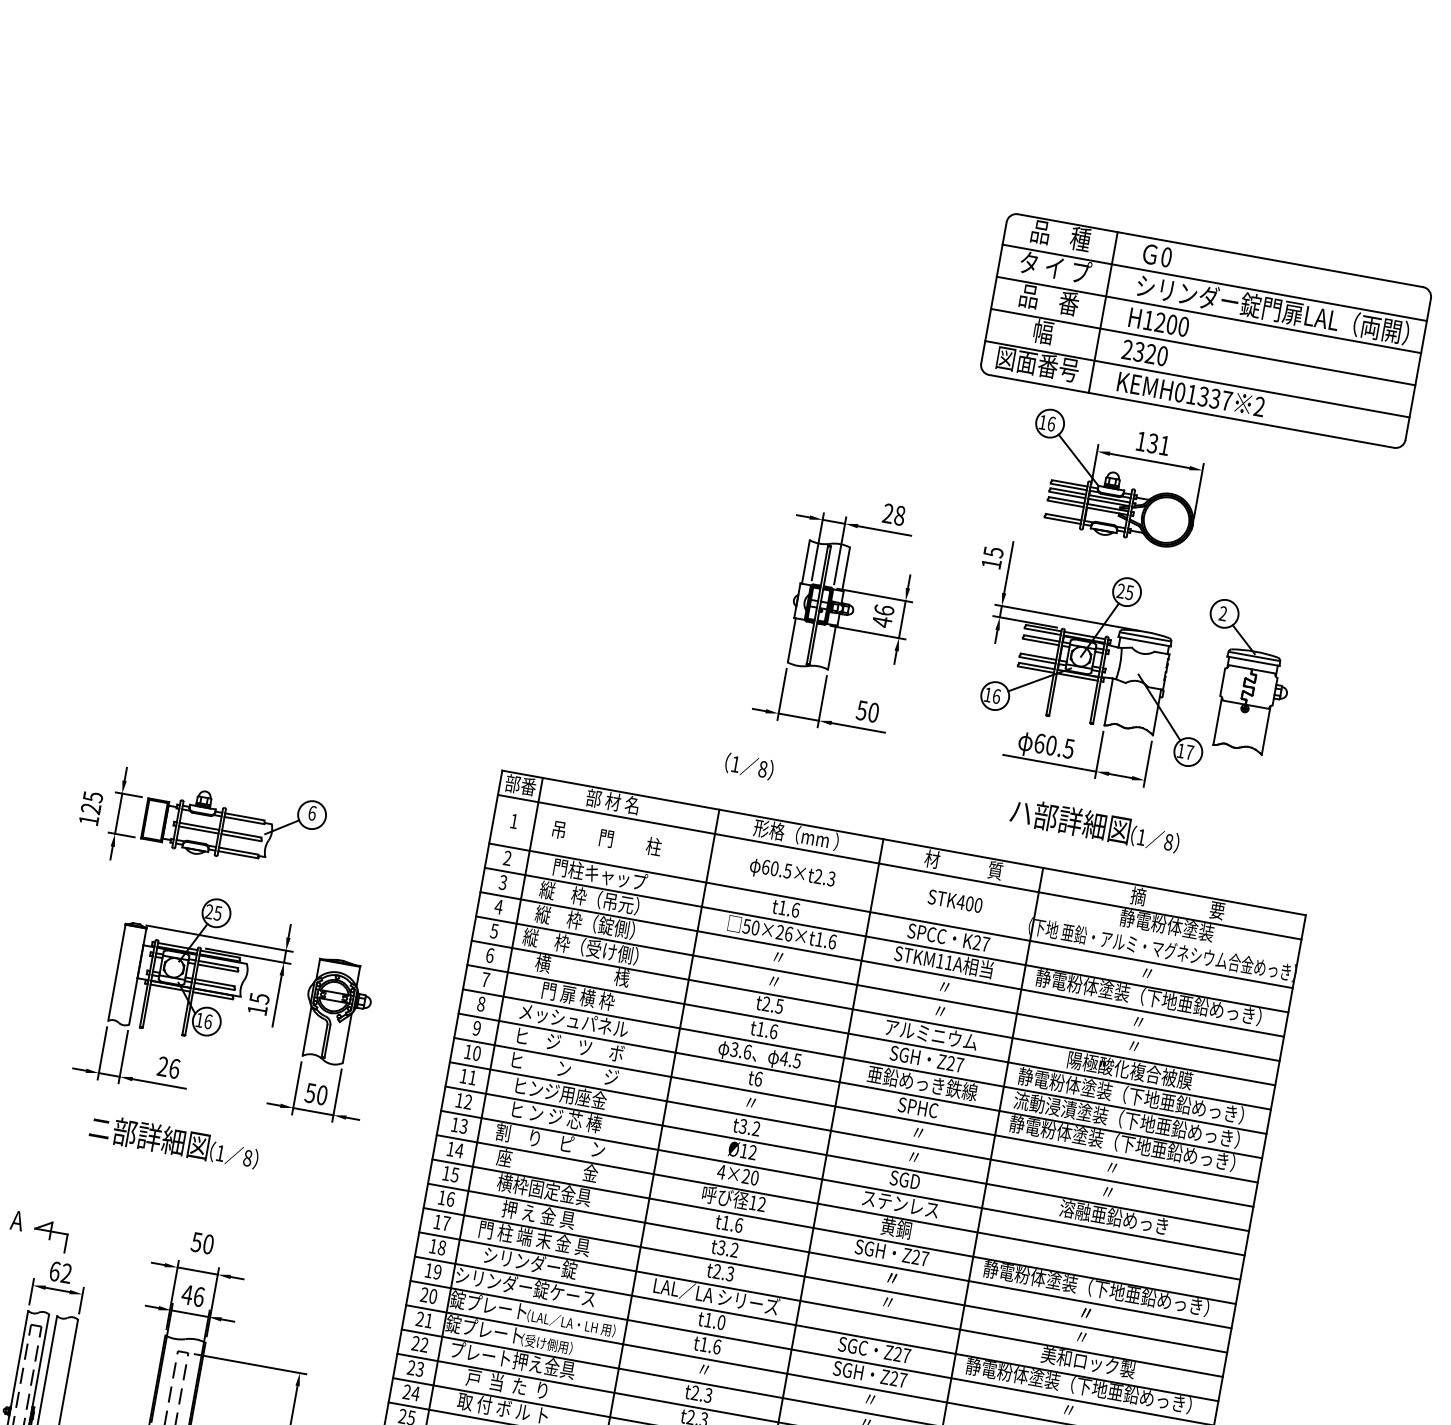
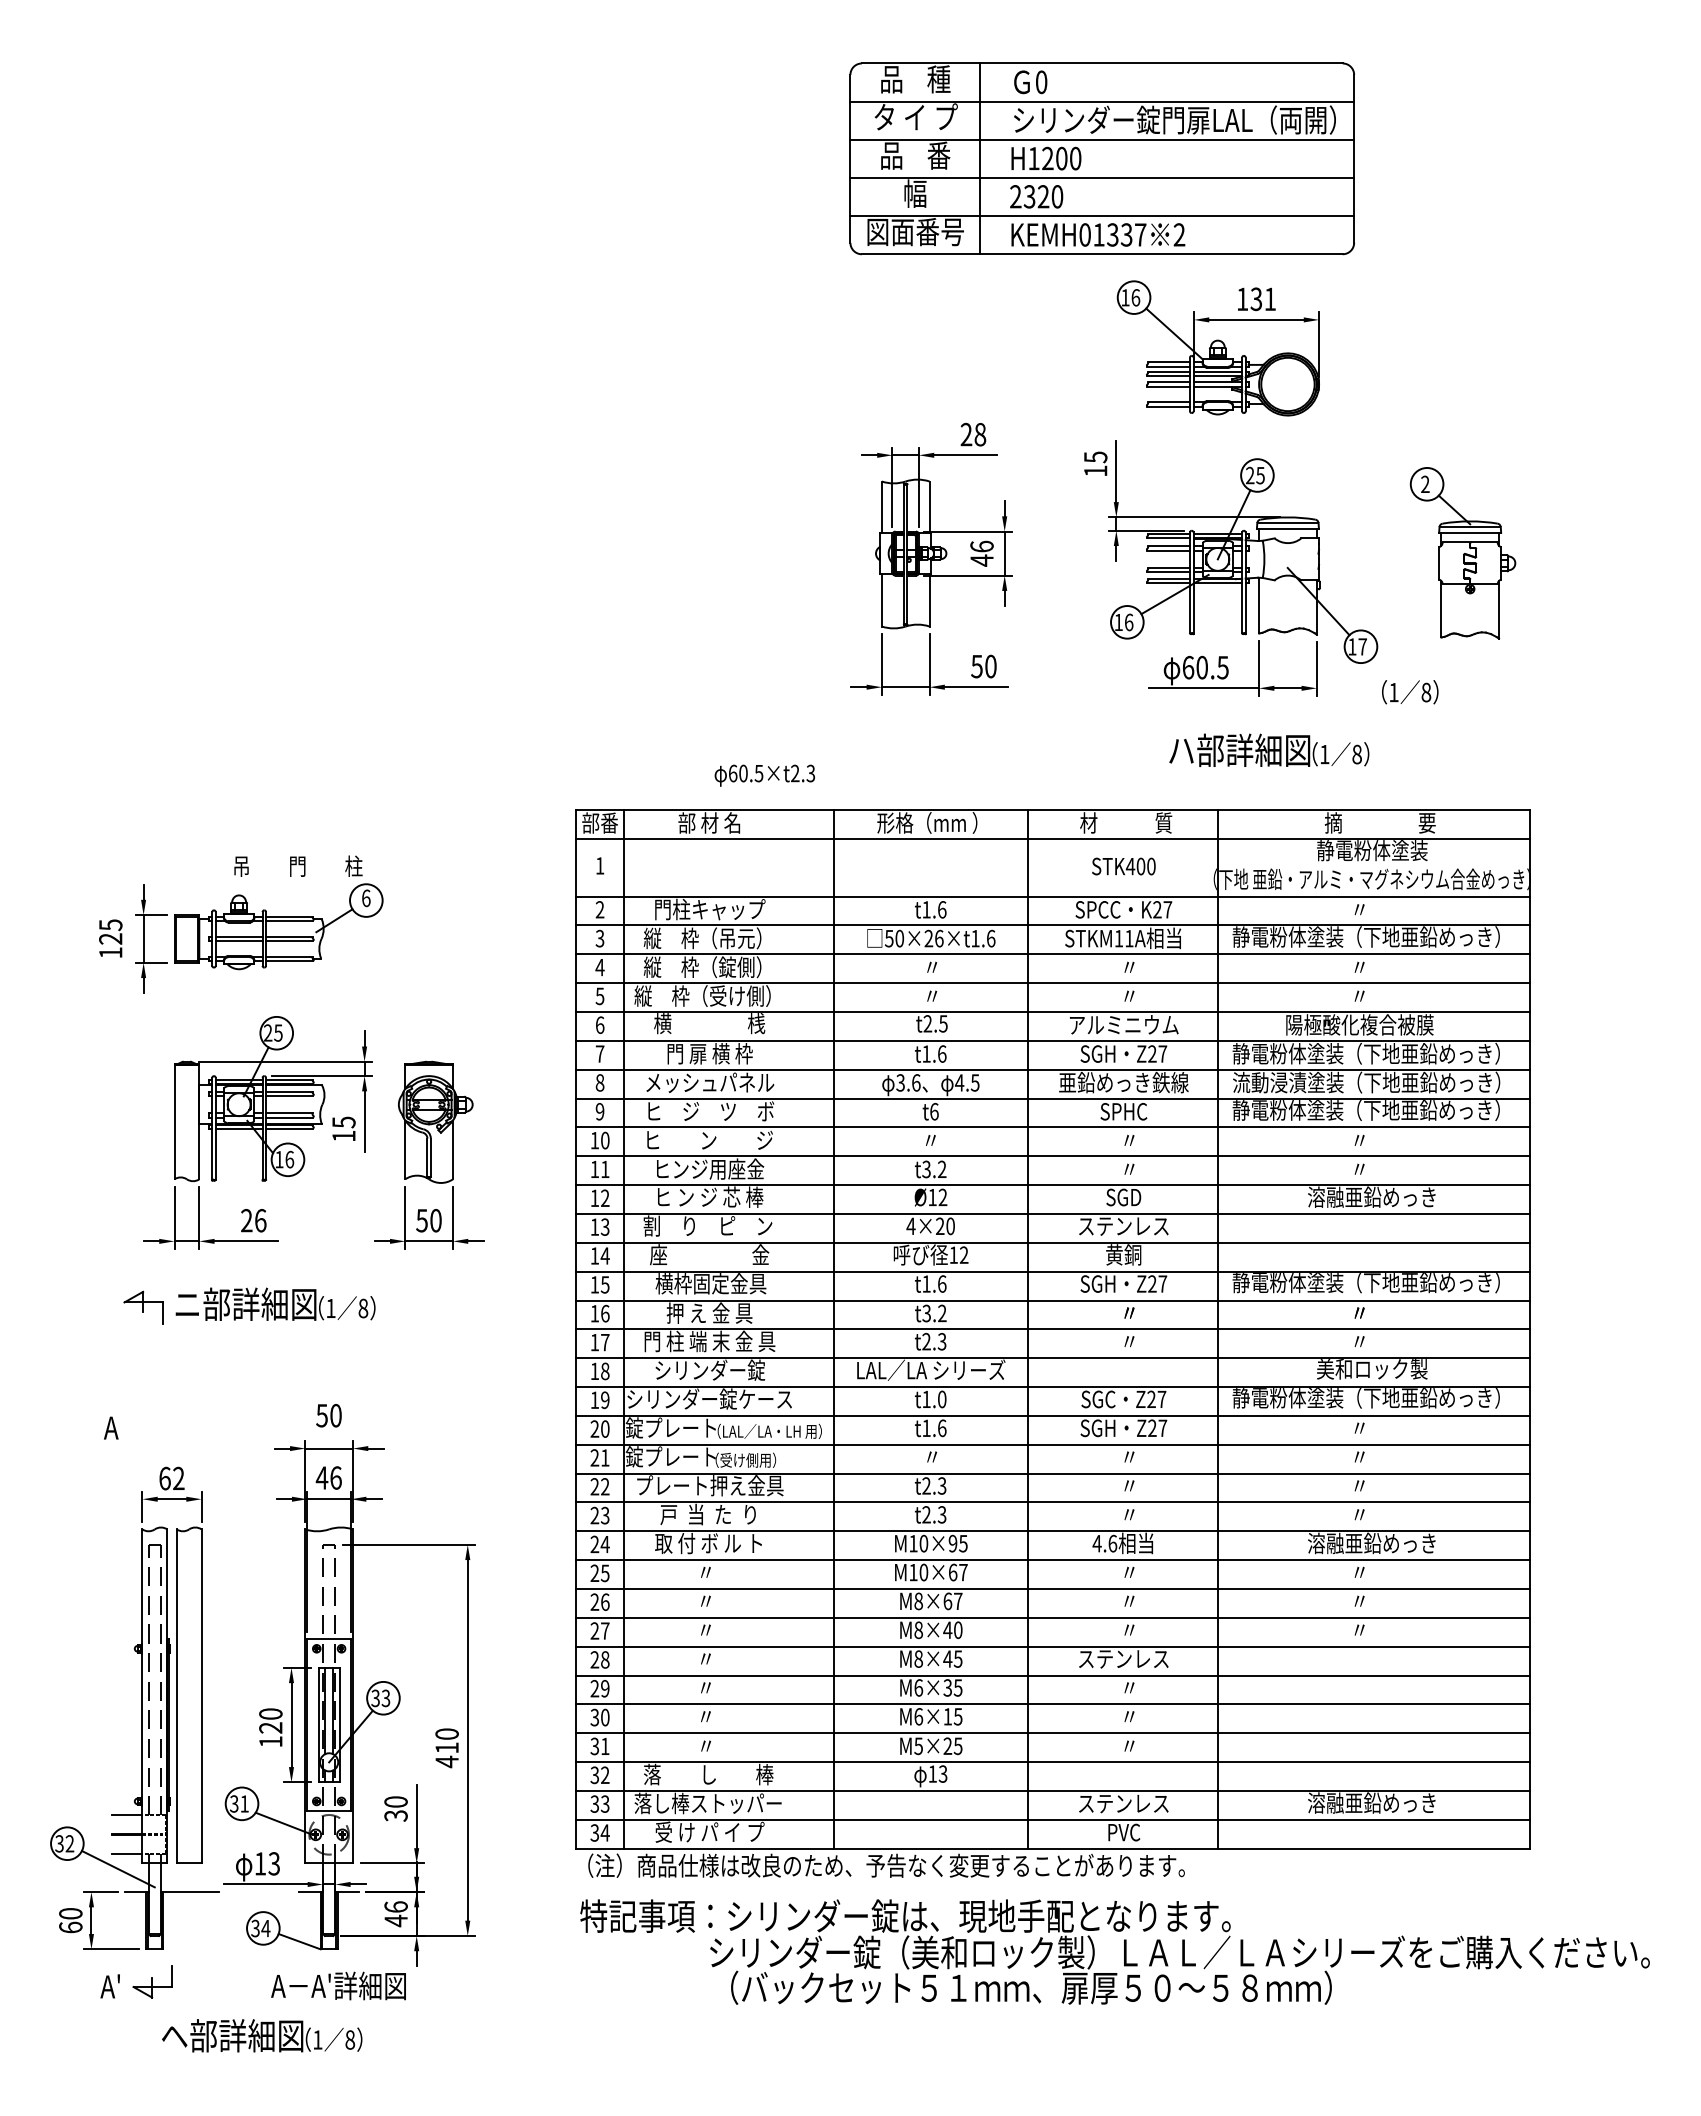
part: (1205, 330) -> (1101, 158), moved
part: (1243, 677) -> (1462, 553), moved
text: (749, 766) -> (1410, 692), moved
text: (607, 837) -> (298, 865), moved
text: (792, 873) -> (764, 775), moved
part: (50, 1235) -> (143, 1307), moved

